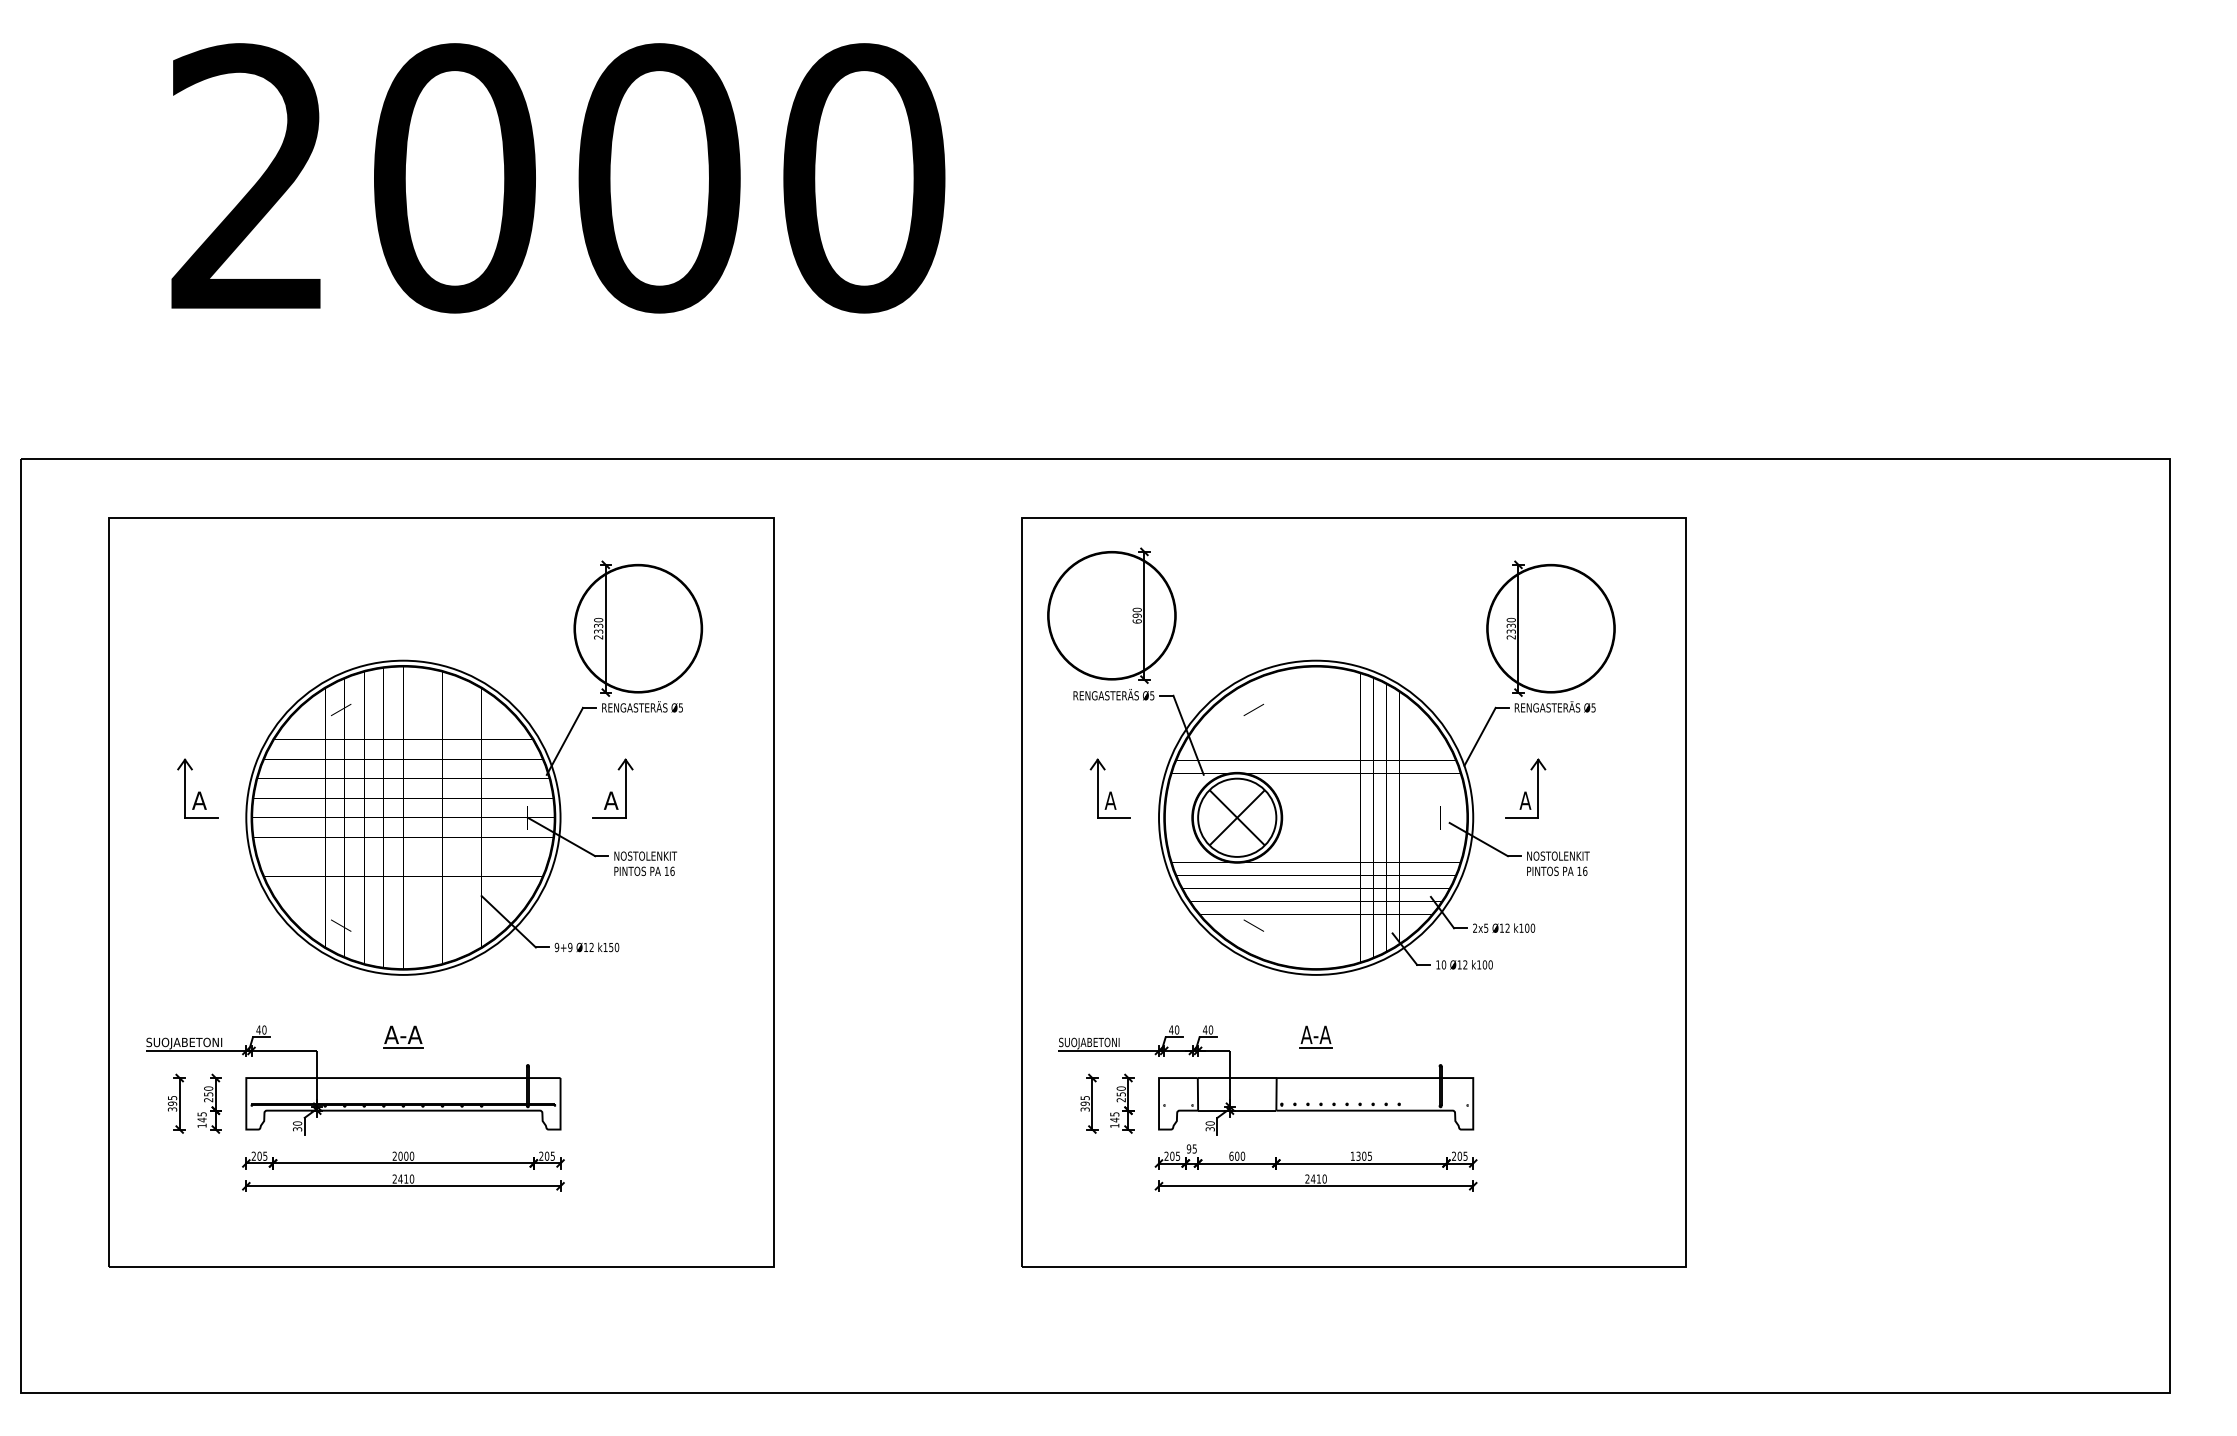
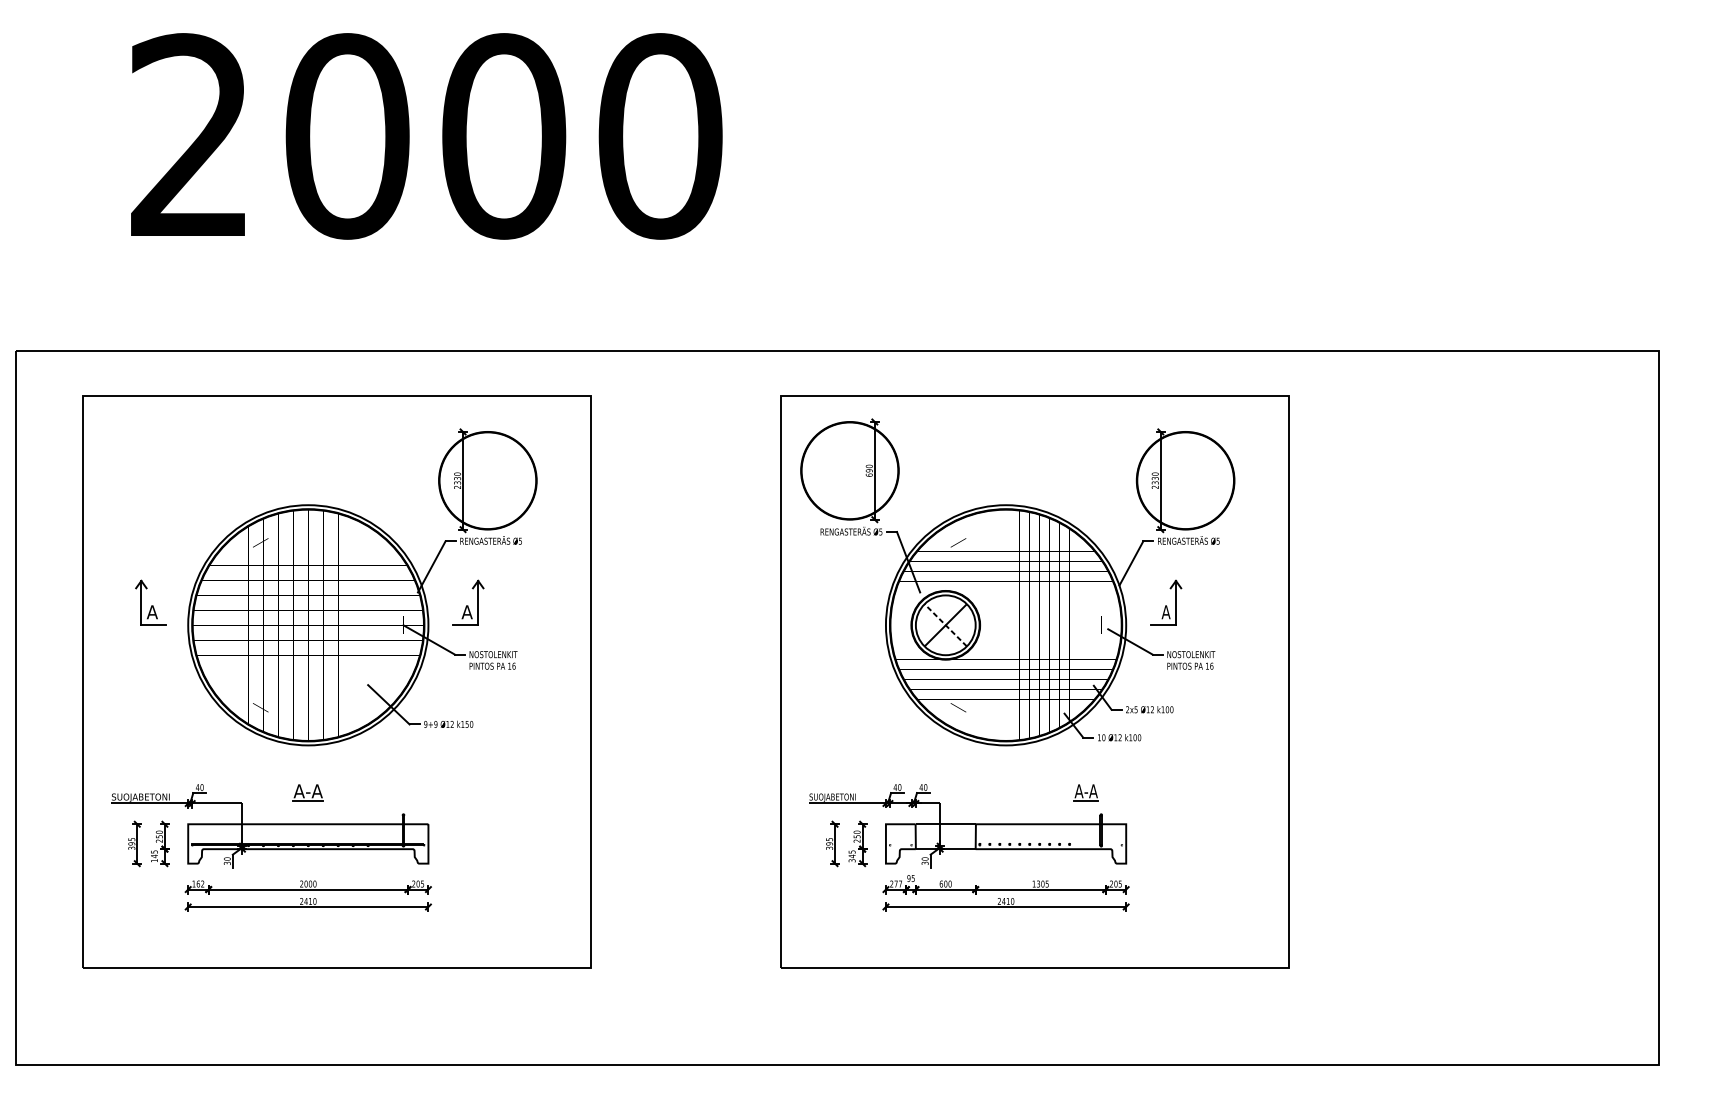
part: (1109, 788) -> (848, 602), removed
line: (1236, 817) -> (945, 625), solid -> dashed
part: (1315, 1036) -> (1085, 792), moved
text: (1114, 1125) -> (851, 860), 145 -> 345
text: (259, 1155) -> (198, 883), 205 -> 162
text: (1175, 1155) -> (898, 883), 205 -> 277

